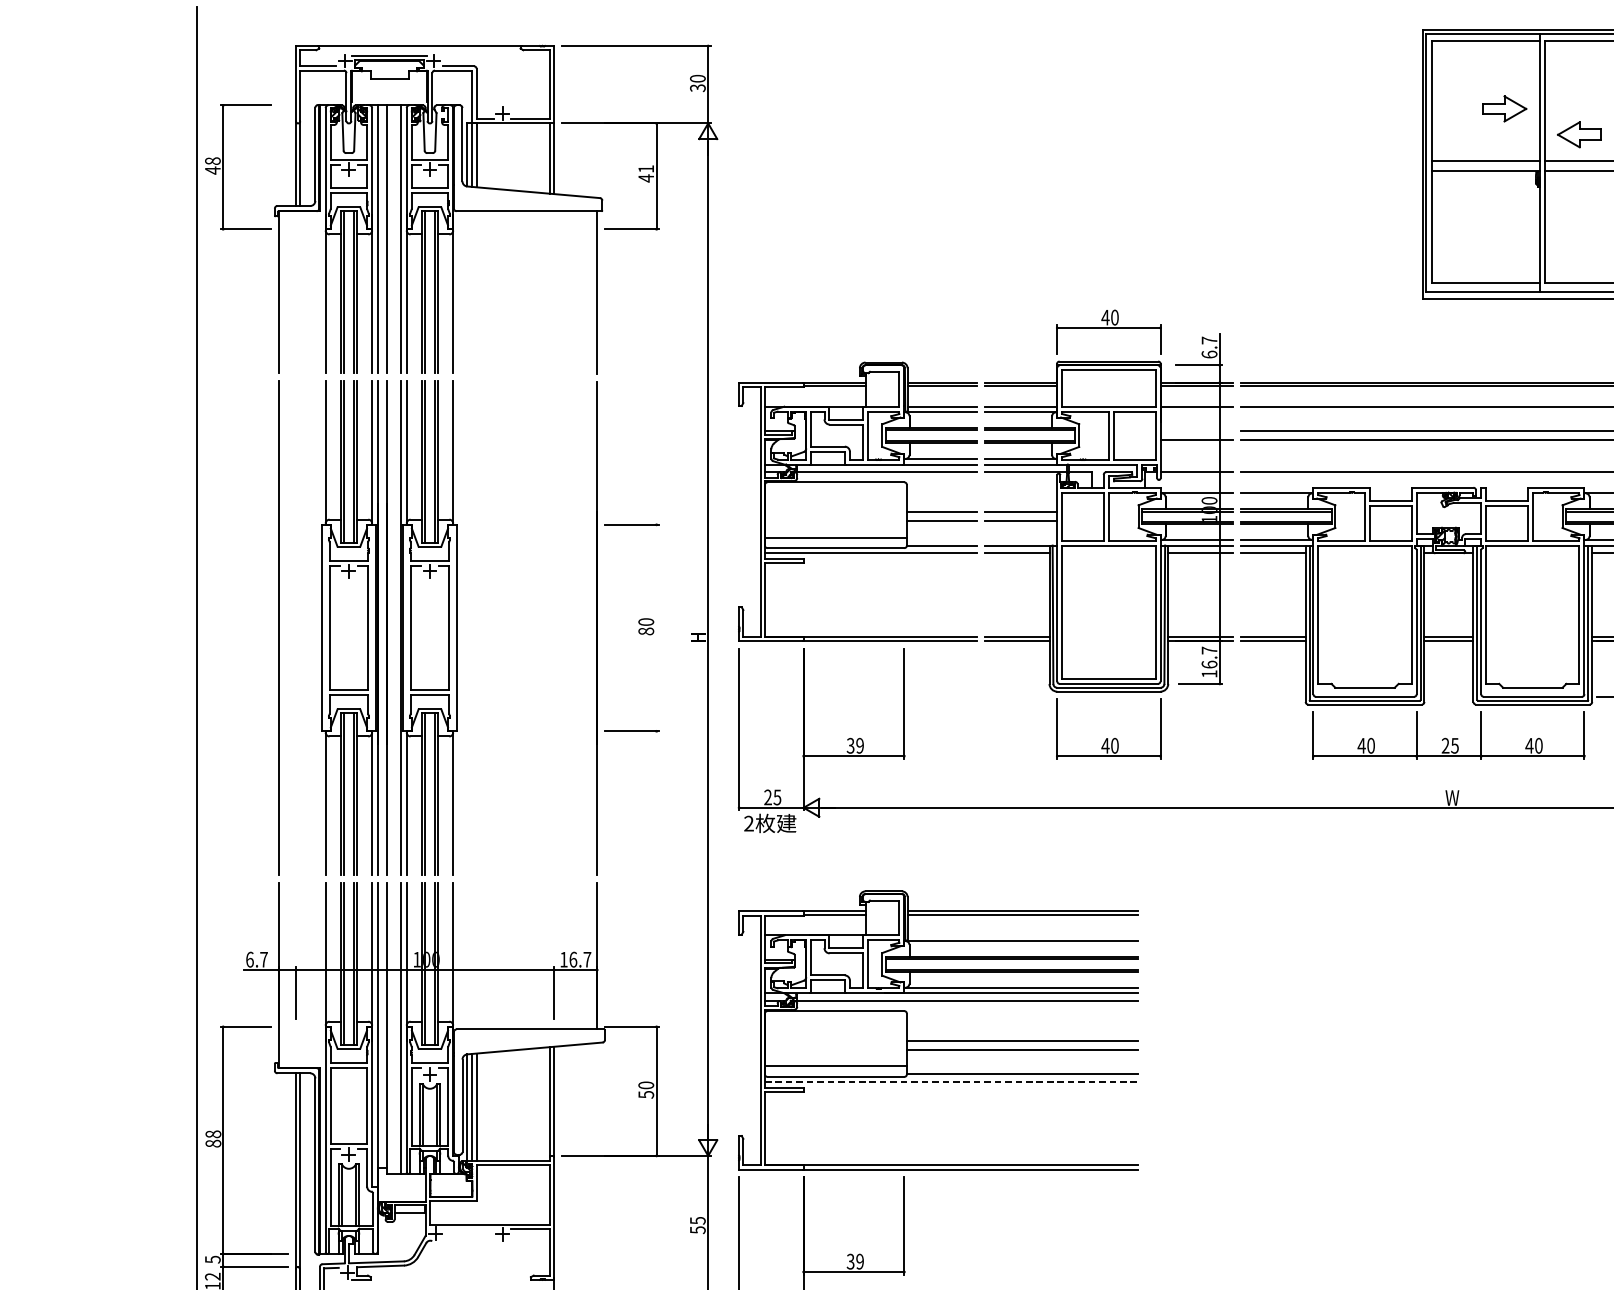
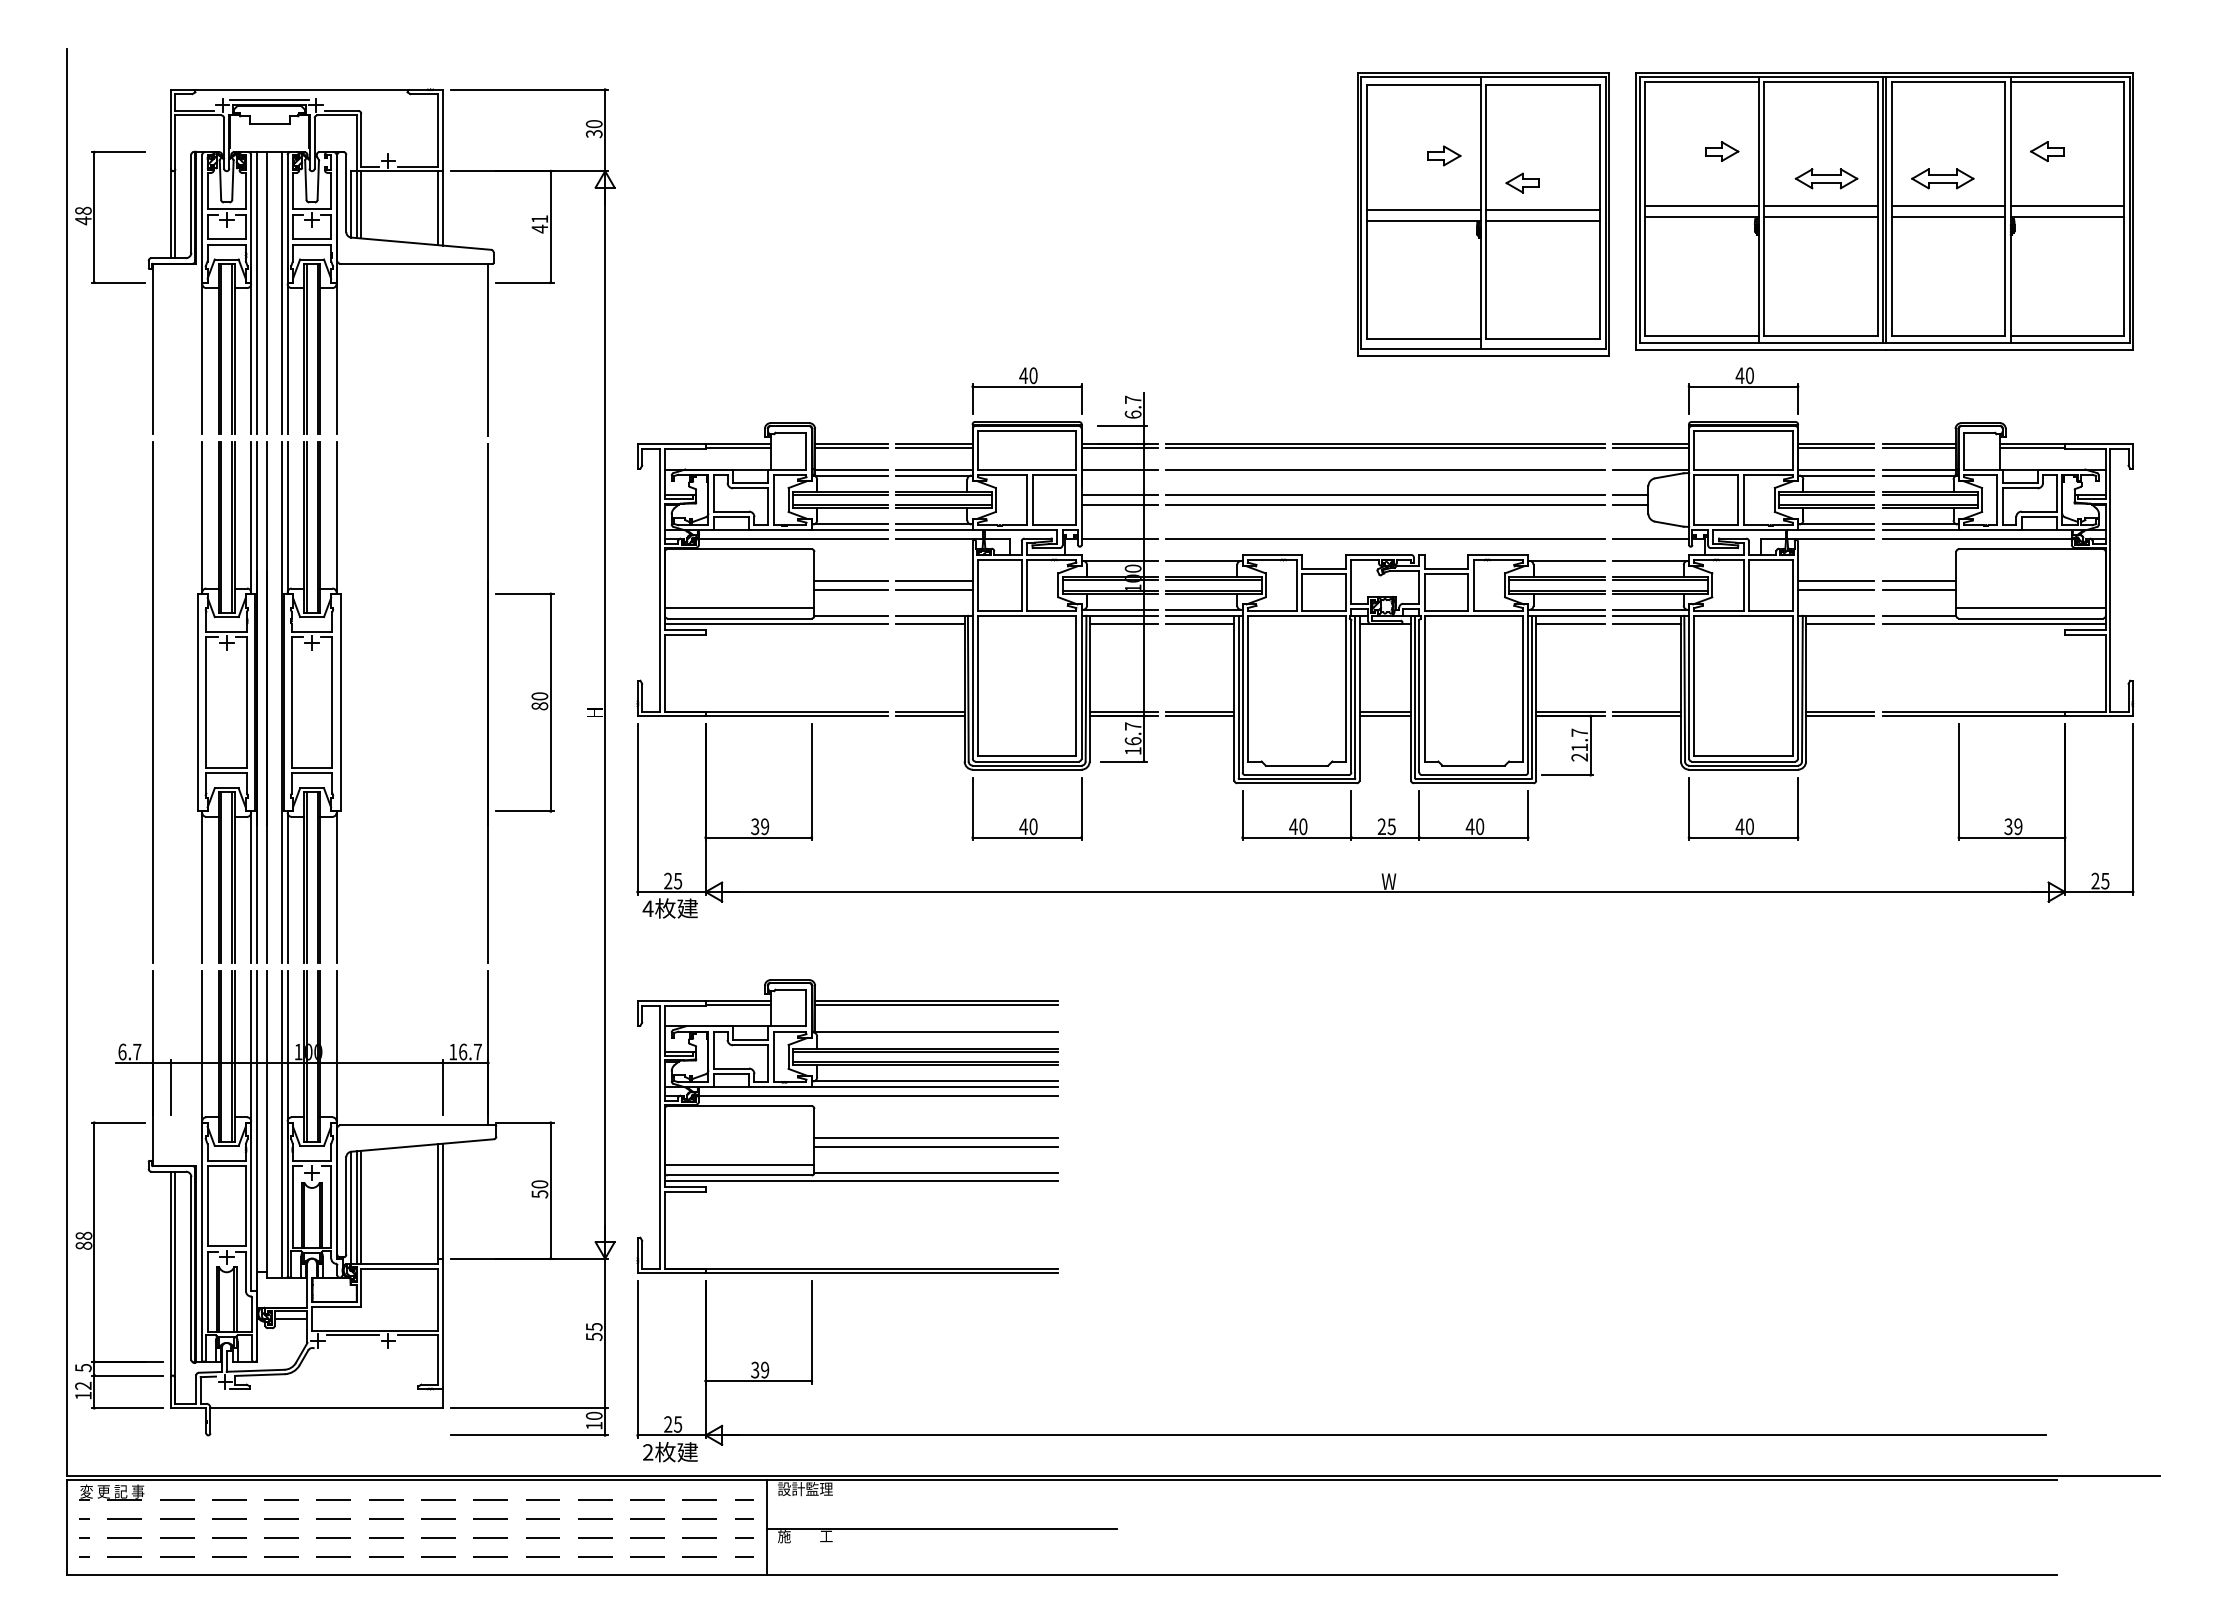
part: (1505, 108) -> (1444, 155), size x0.71
part: (1579, 134) -> (1522, 182), size x0.71
line: (1196, 431) -> (1119, 495), added
line: (656, 627) -> (550, 702), added
text: (748, 823) -> (647, 908), 2 -> 4
line: (951, 1081) -> (861, 1180), dashed -> solid
line: (468, 1228) -> (352, 1335), added

